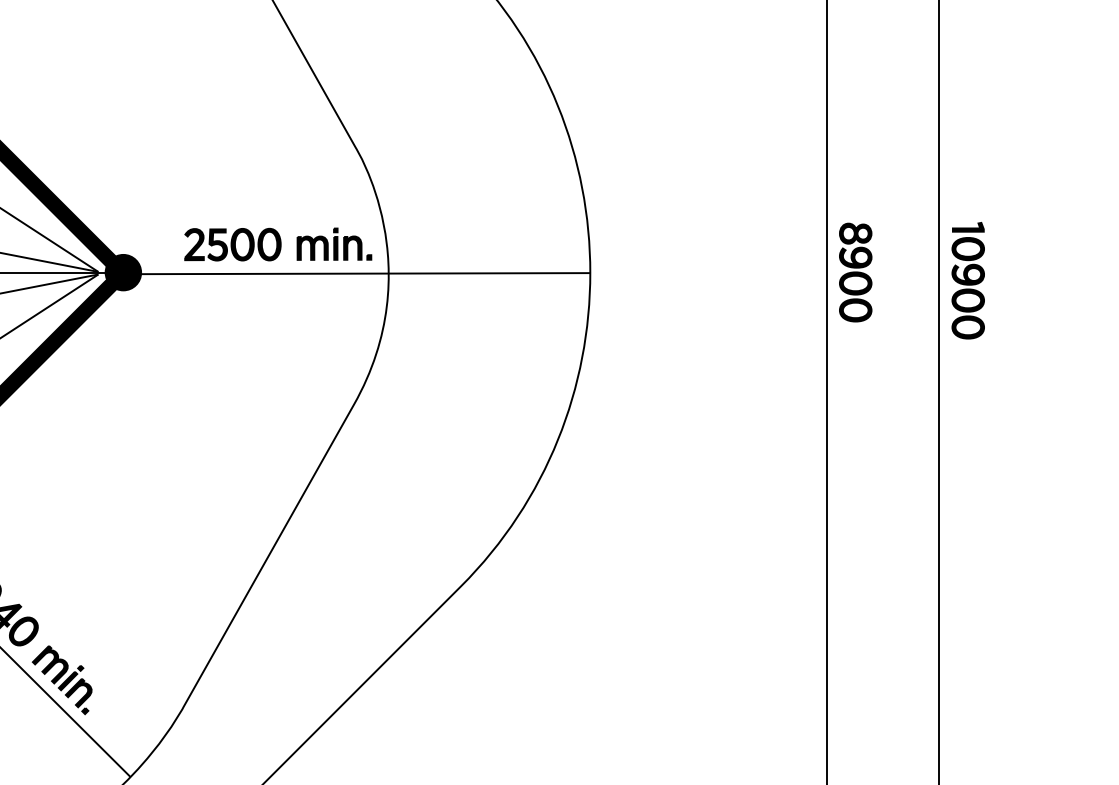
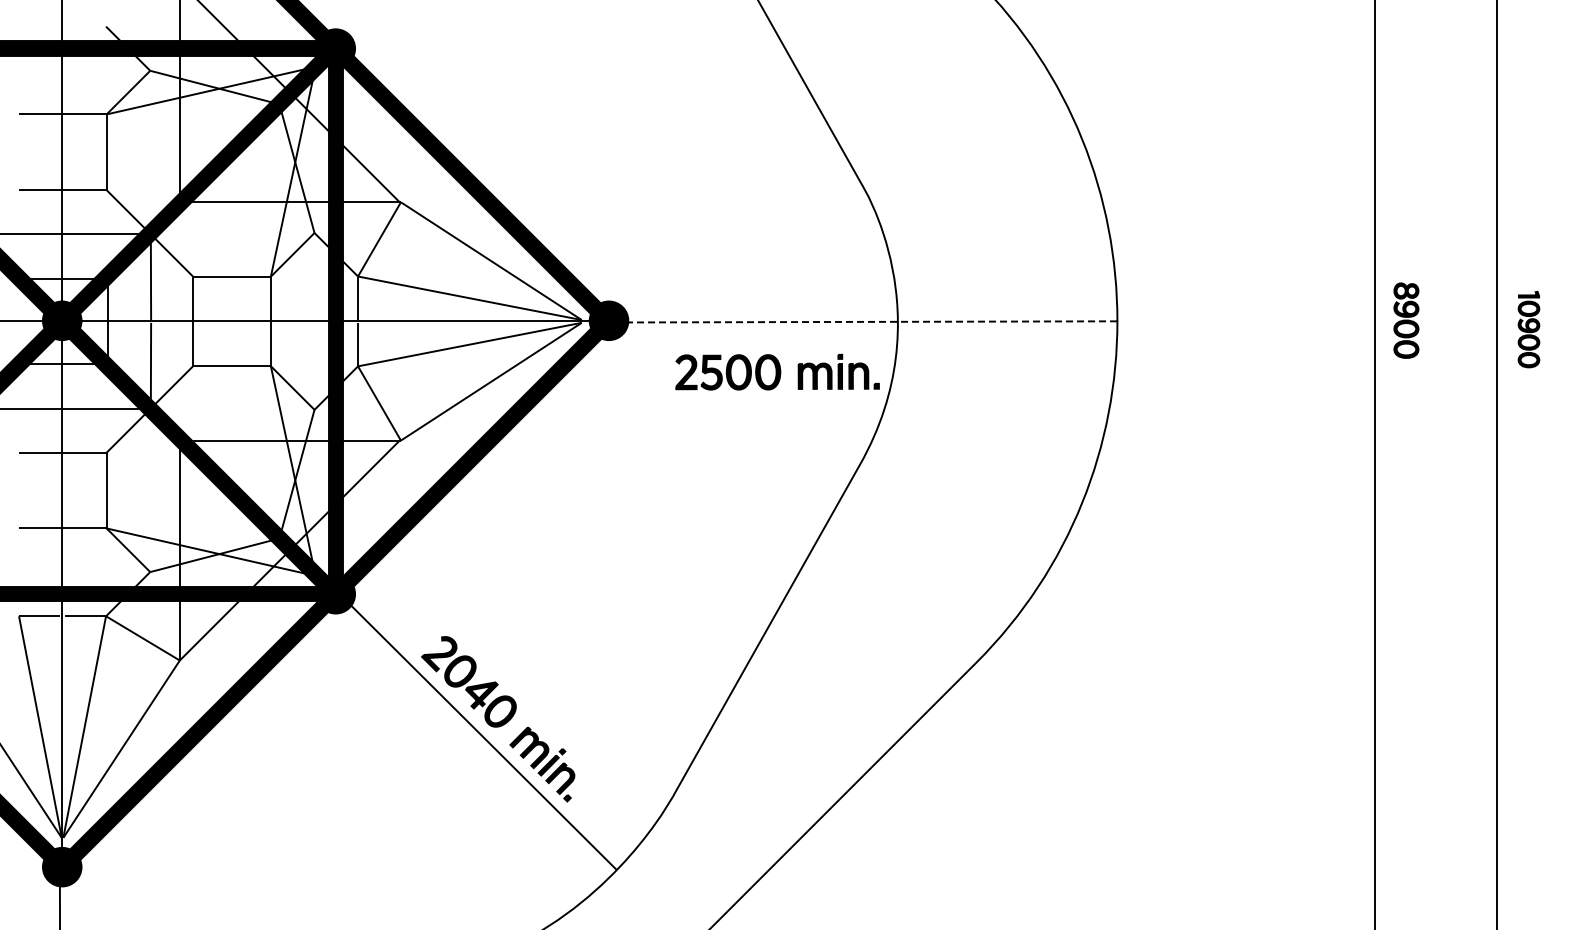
part: (278, 243) -> (777, 371), moved
part: (855, 272) -> (1406, 320), size x0.7
line: (357, 273) -> (863, 321), solid -> dashed
part: (967, 280) -> (1528, 329), size x0.6

